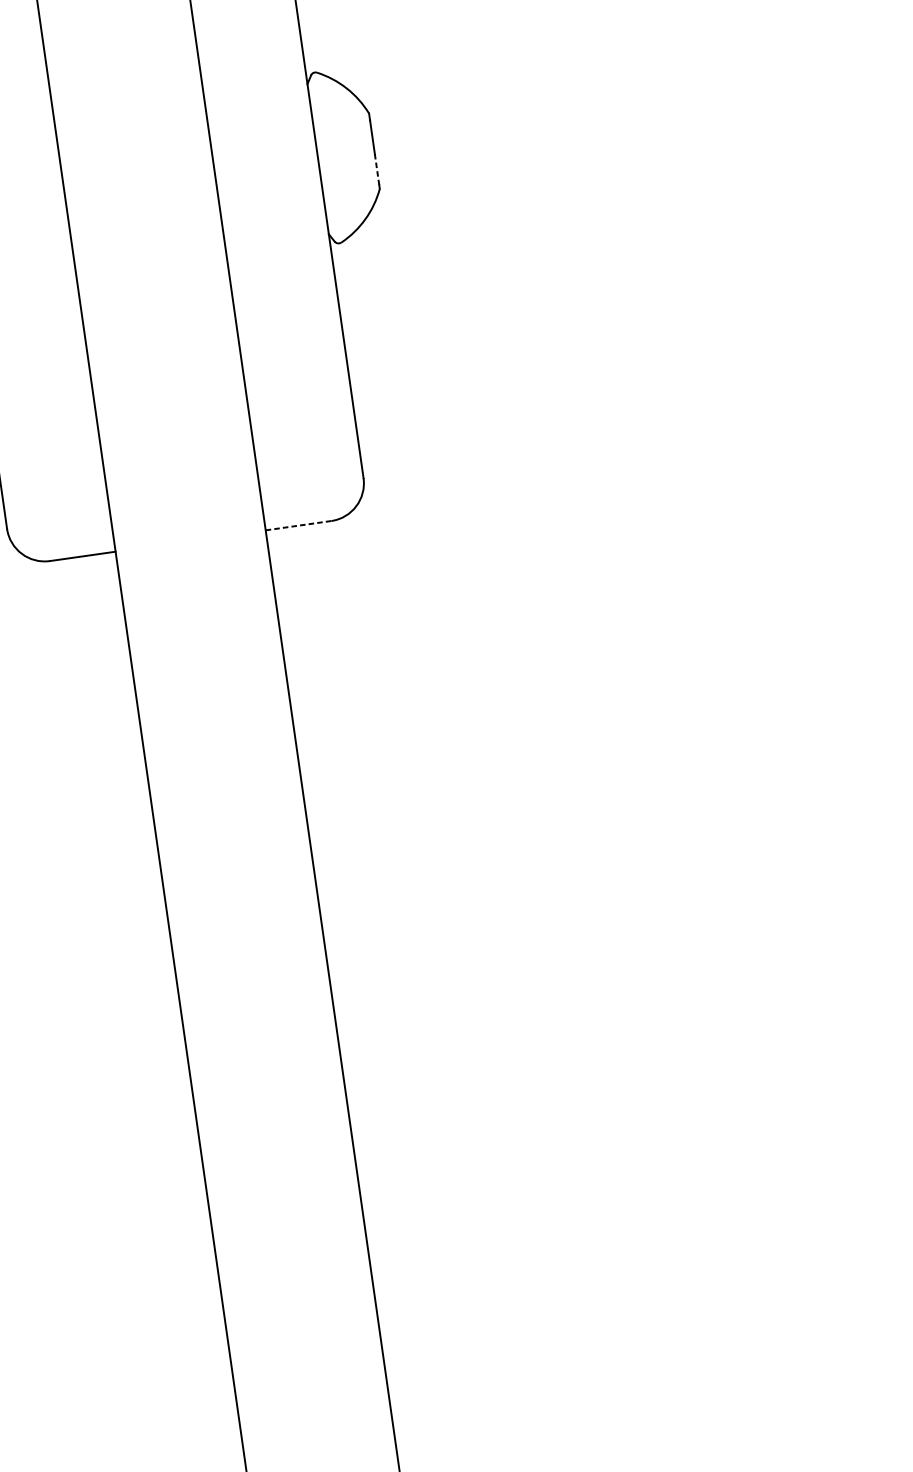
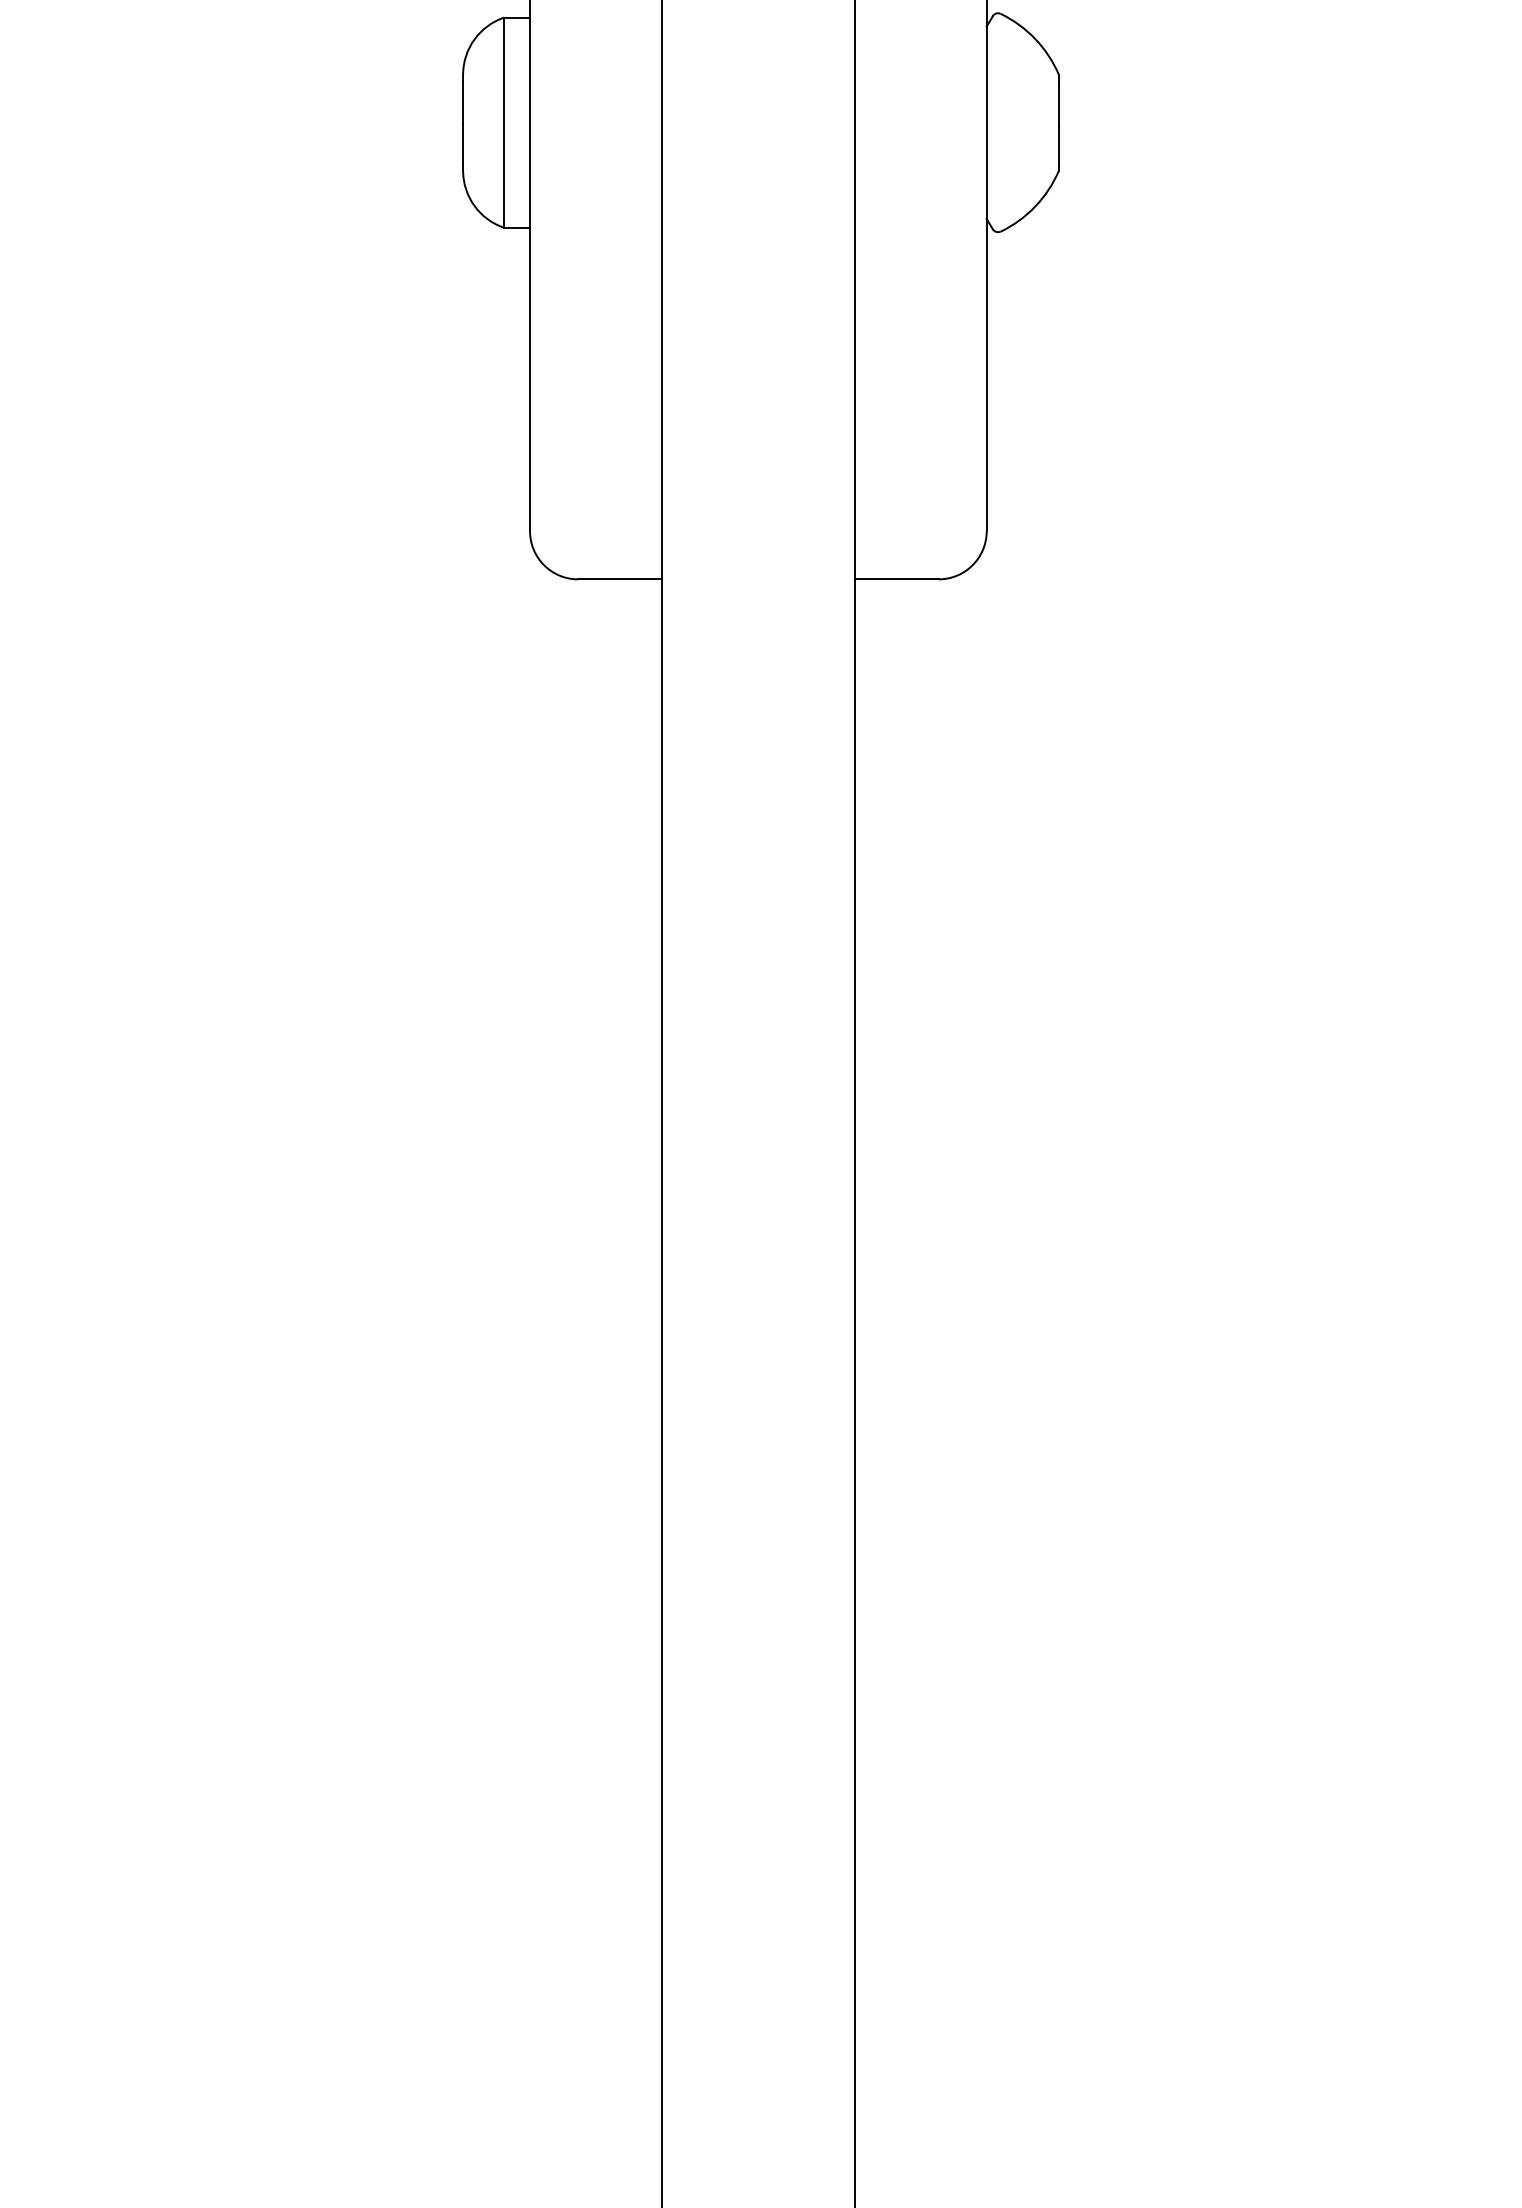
line: (376, 169) -> (1058, 146), dashed -> solid
line: (299, 525) -> (897, 579), dashed -> solid

